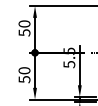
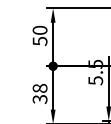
text: (24, 74) -> (40, 93), 50 -> 38

